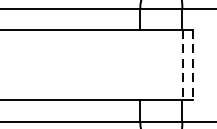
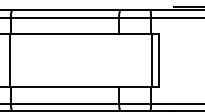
line: (182, 65) -> (151, 60), dashed -> solid
line: (193, 65) -> (159, 60), dashed -> solid

